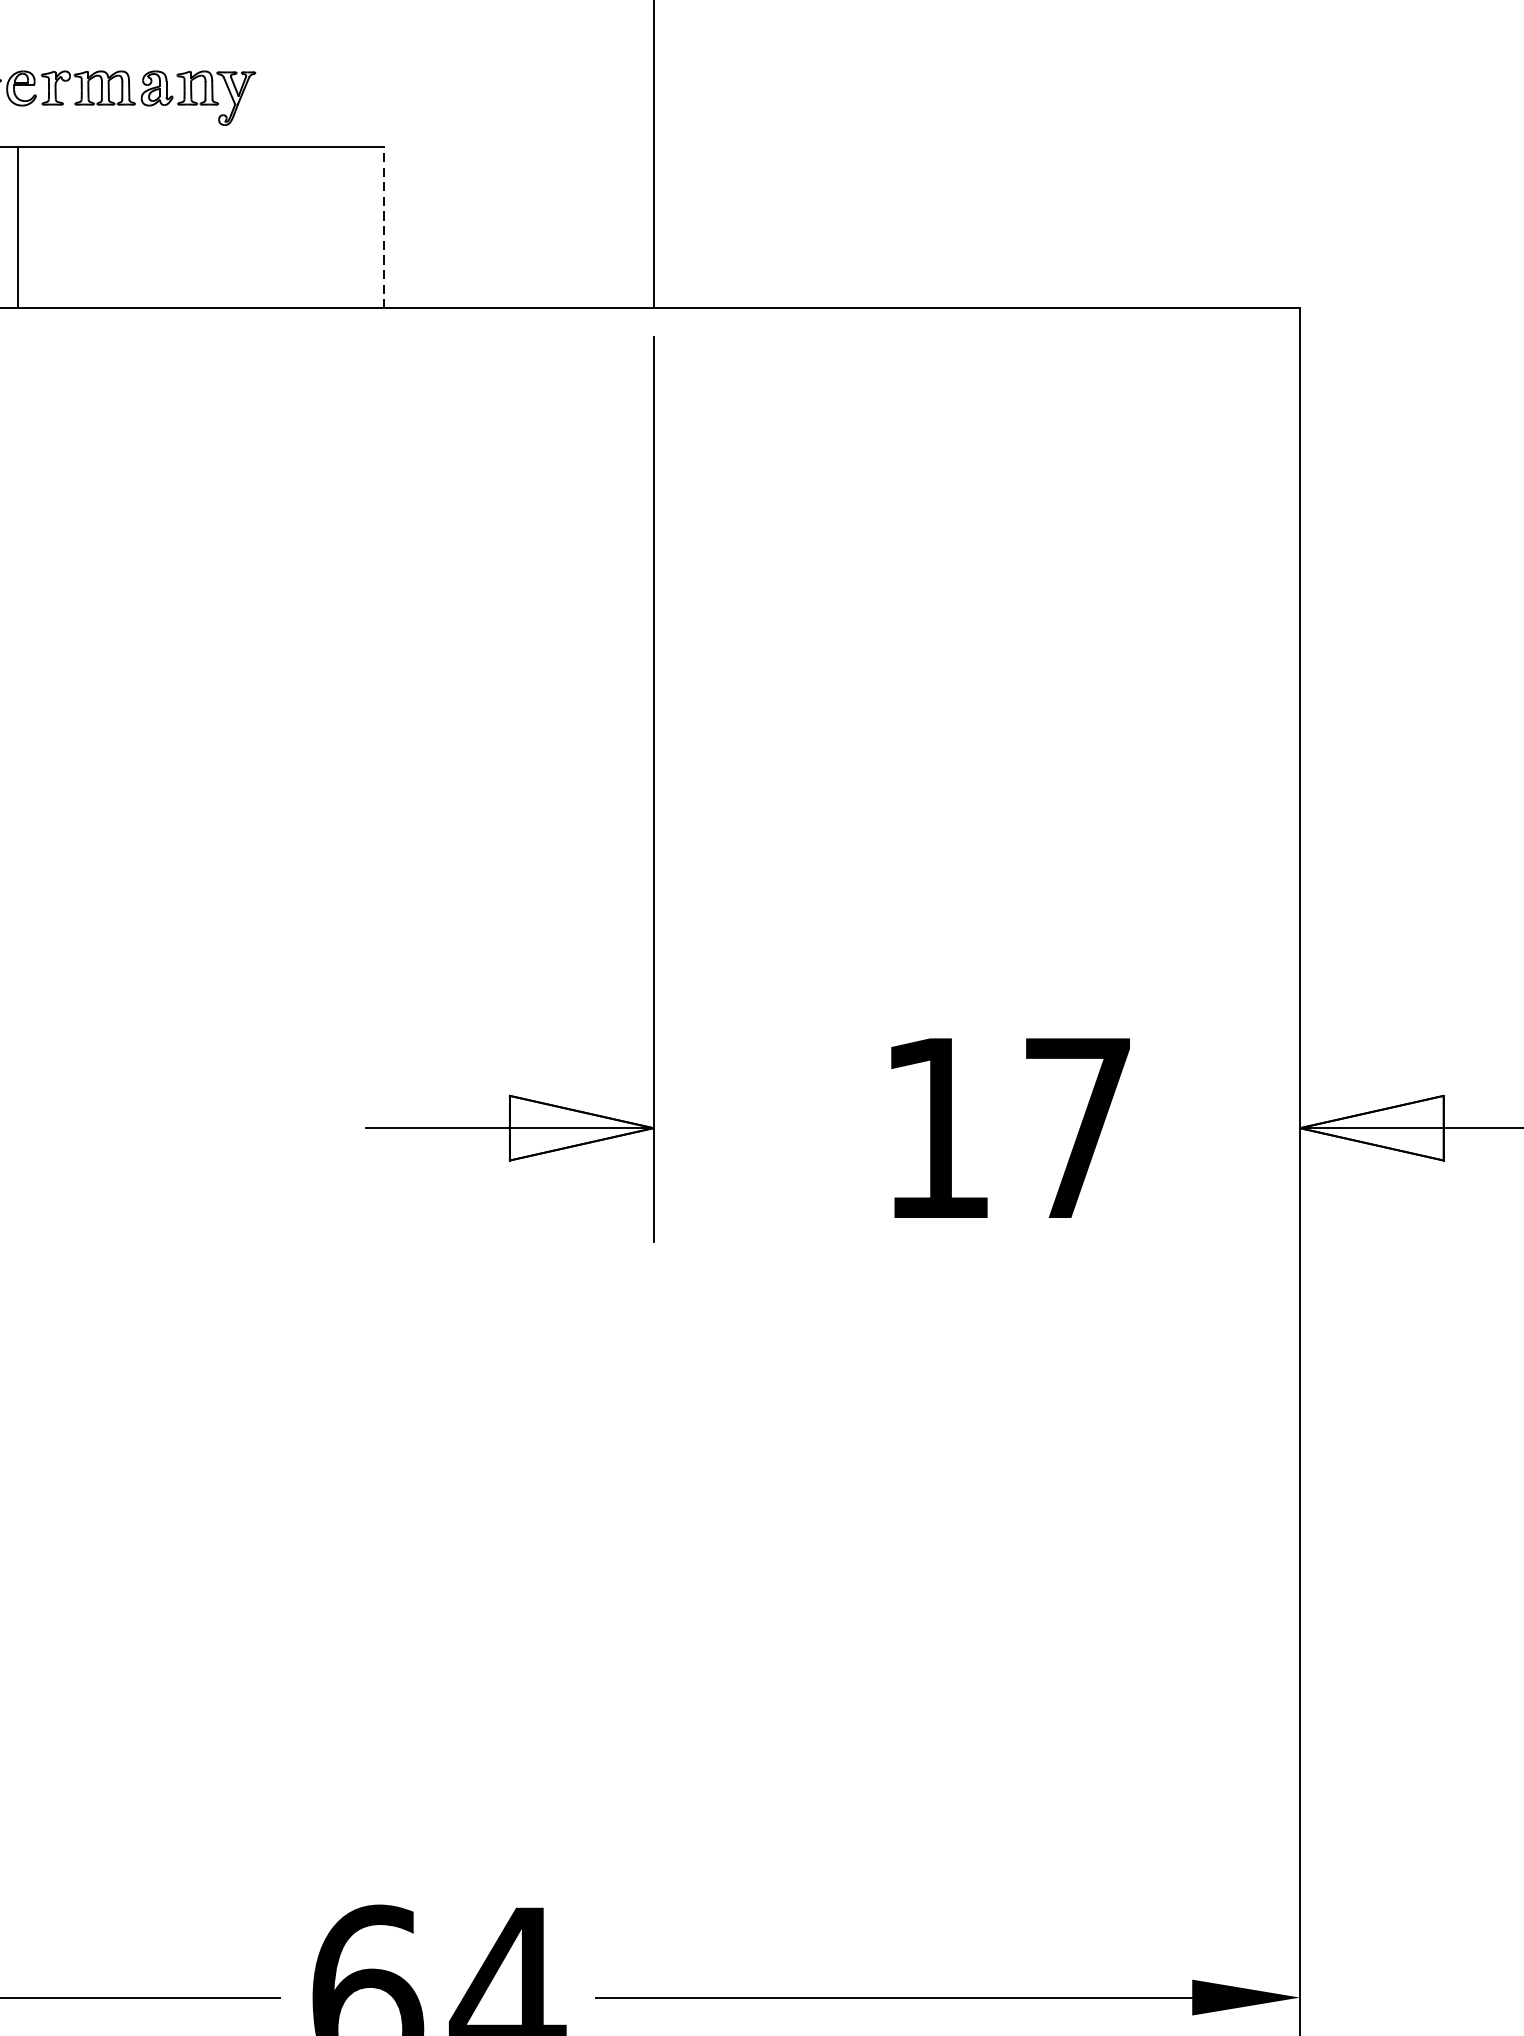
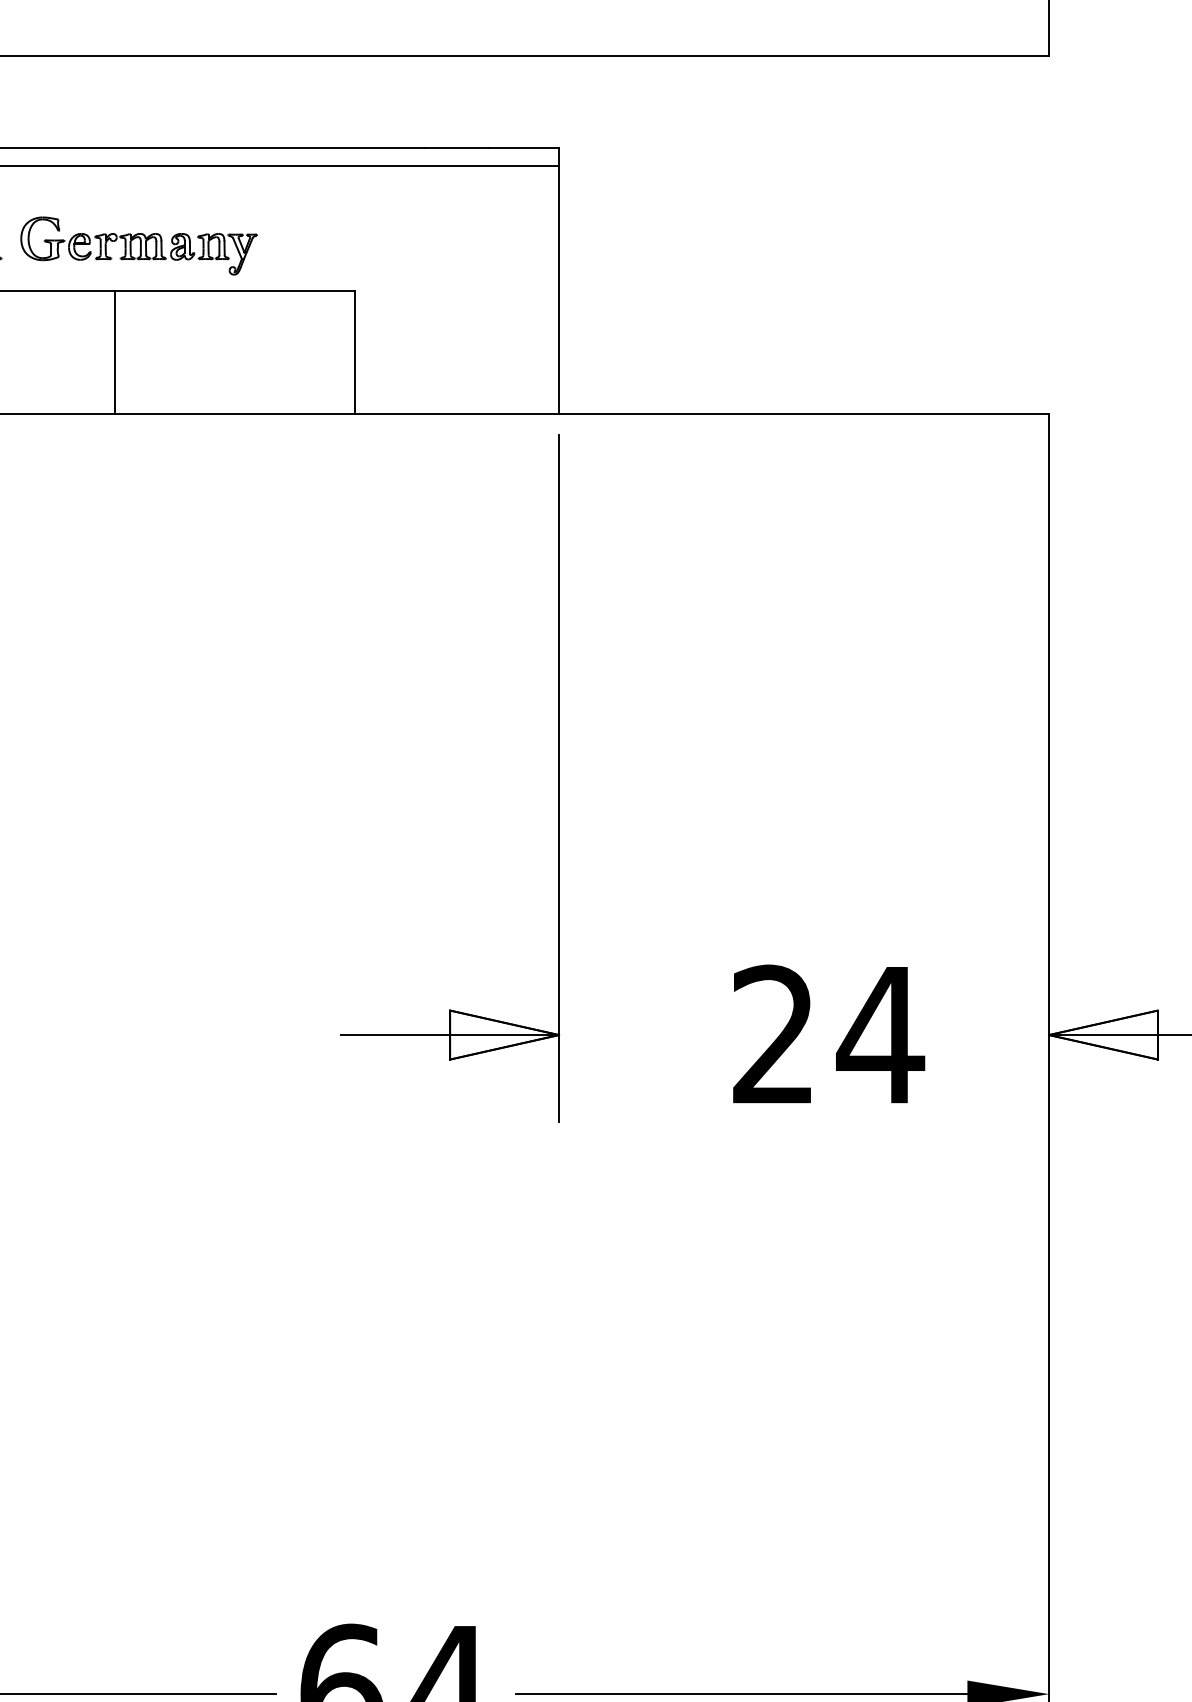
line: (383, 226) -> (354, 351), dashed -> solid
line: (17, 227) -> (114, 352), moved
text: (1010, 1126) -> (829, 1033), 17 -> 24

